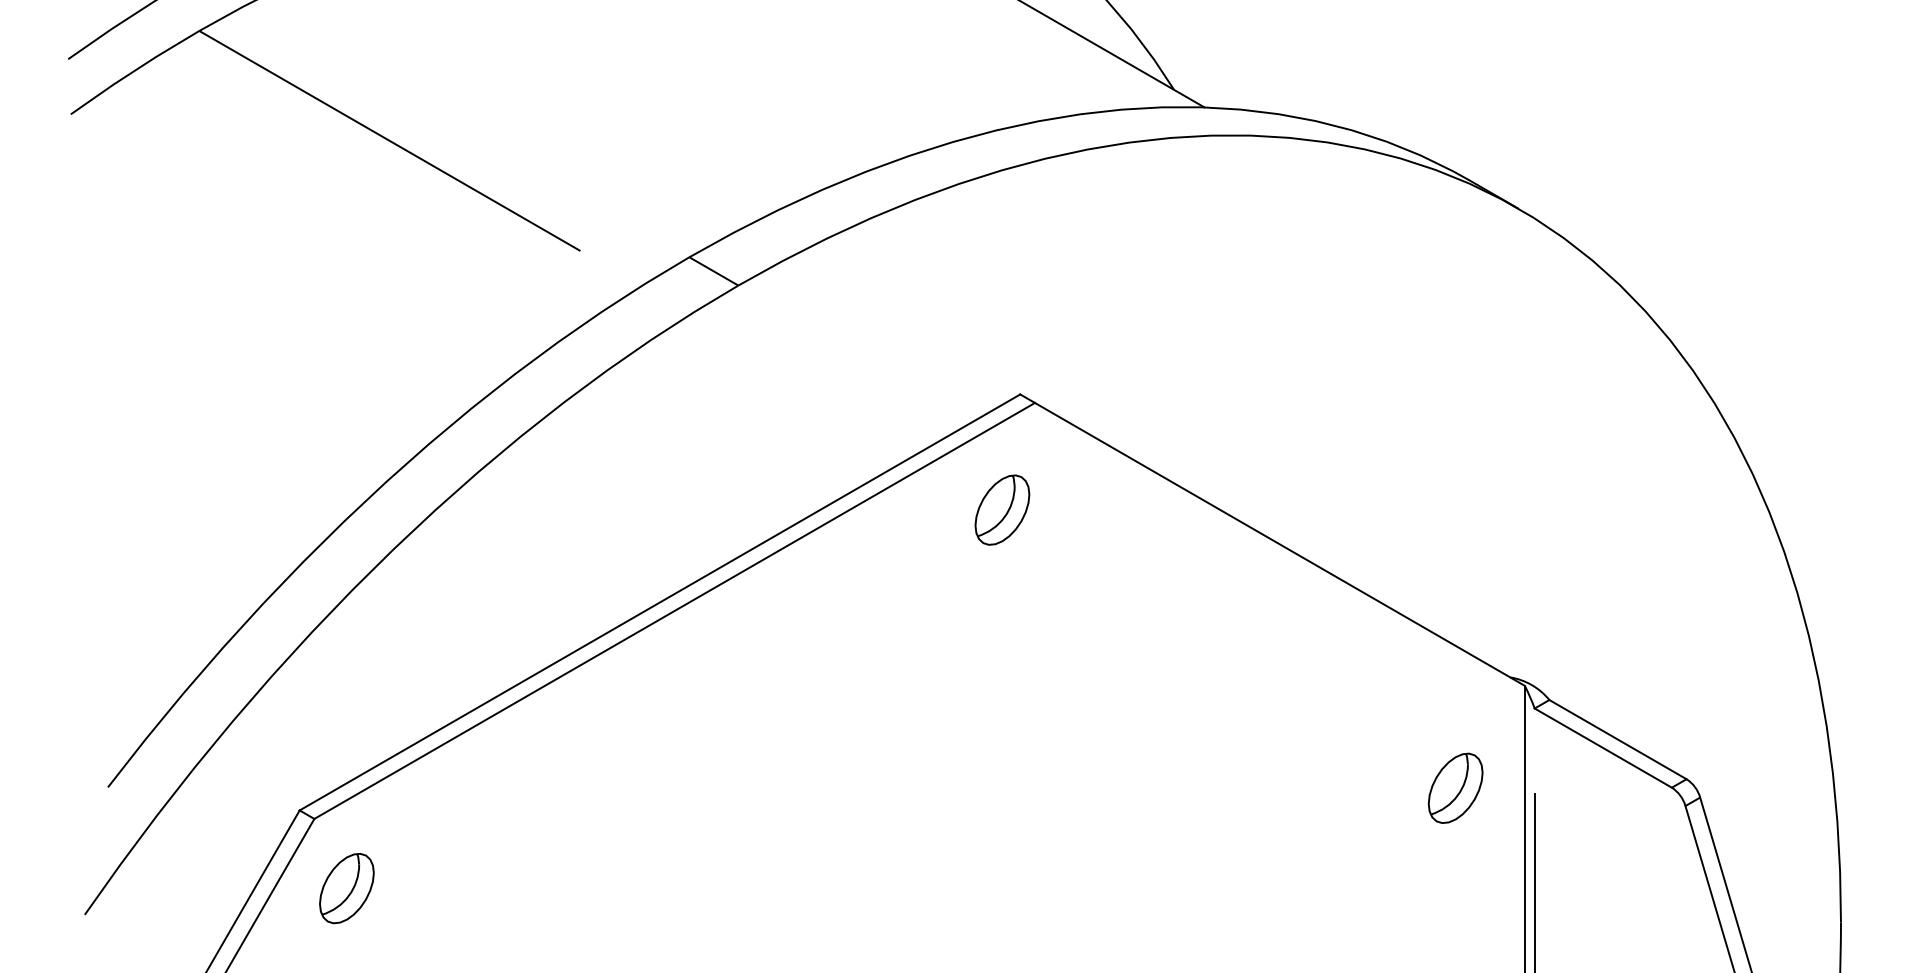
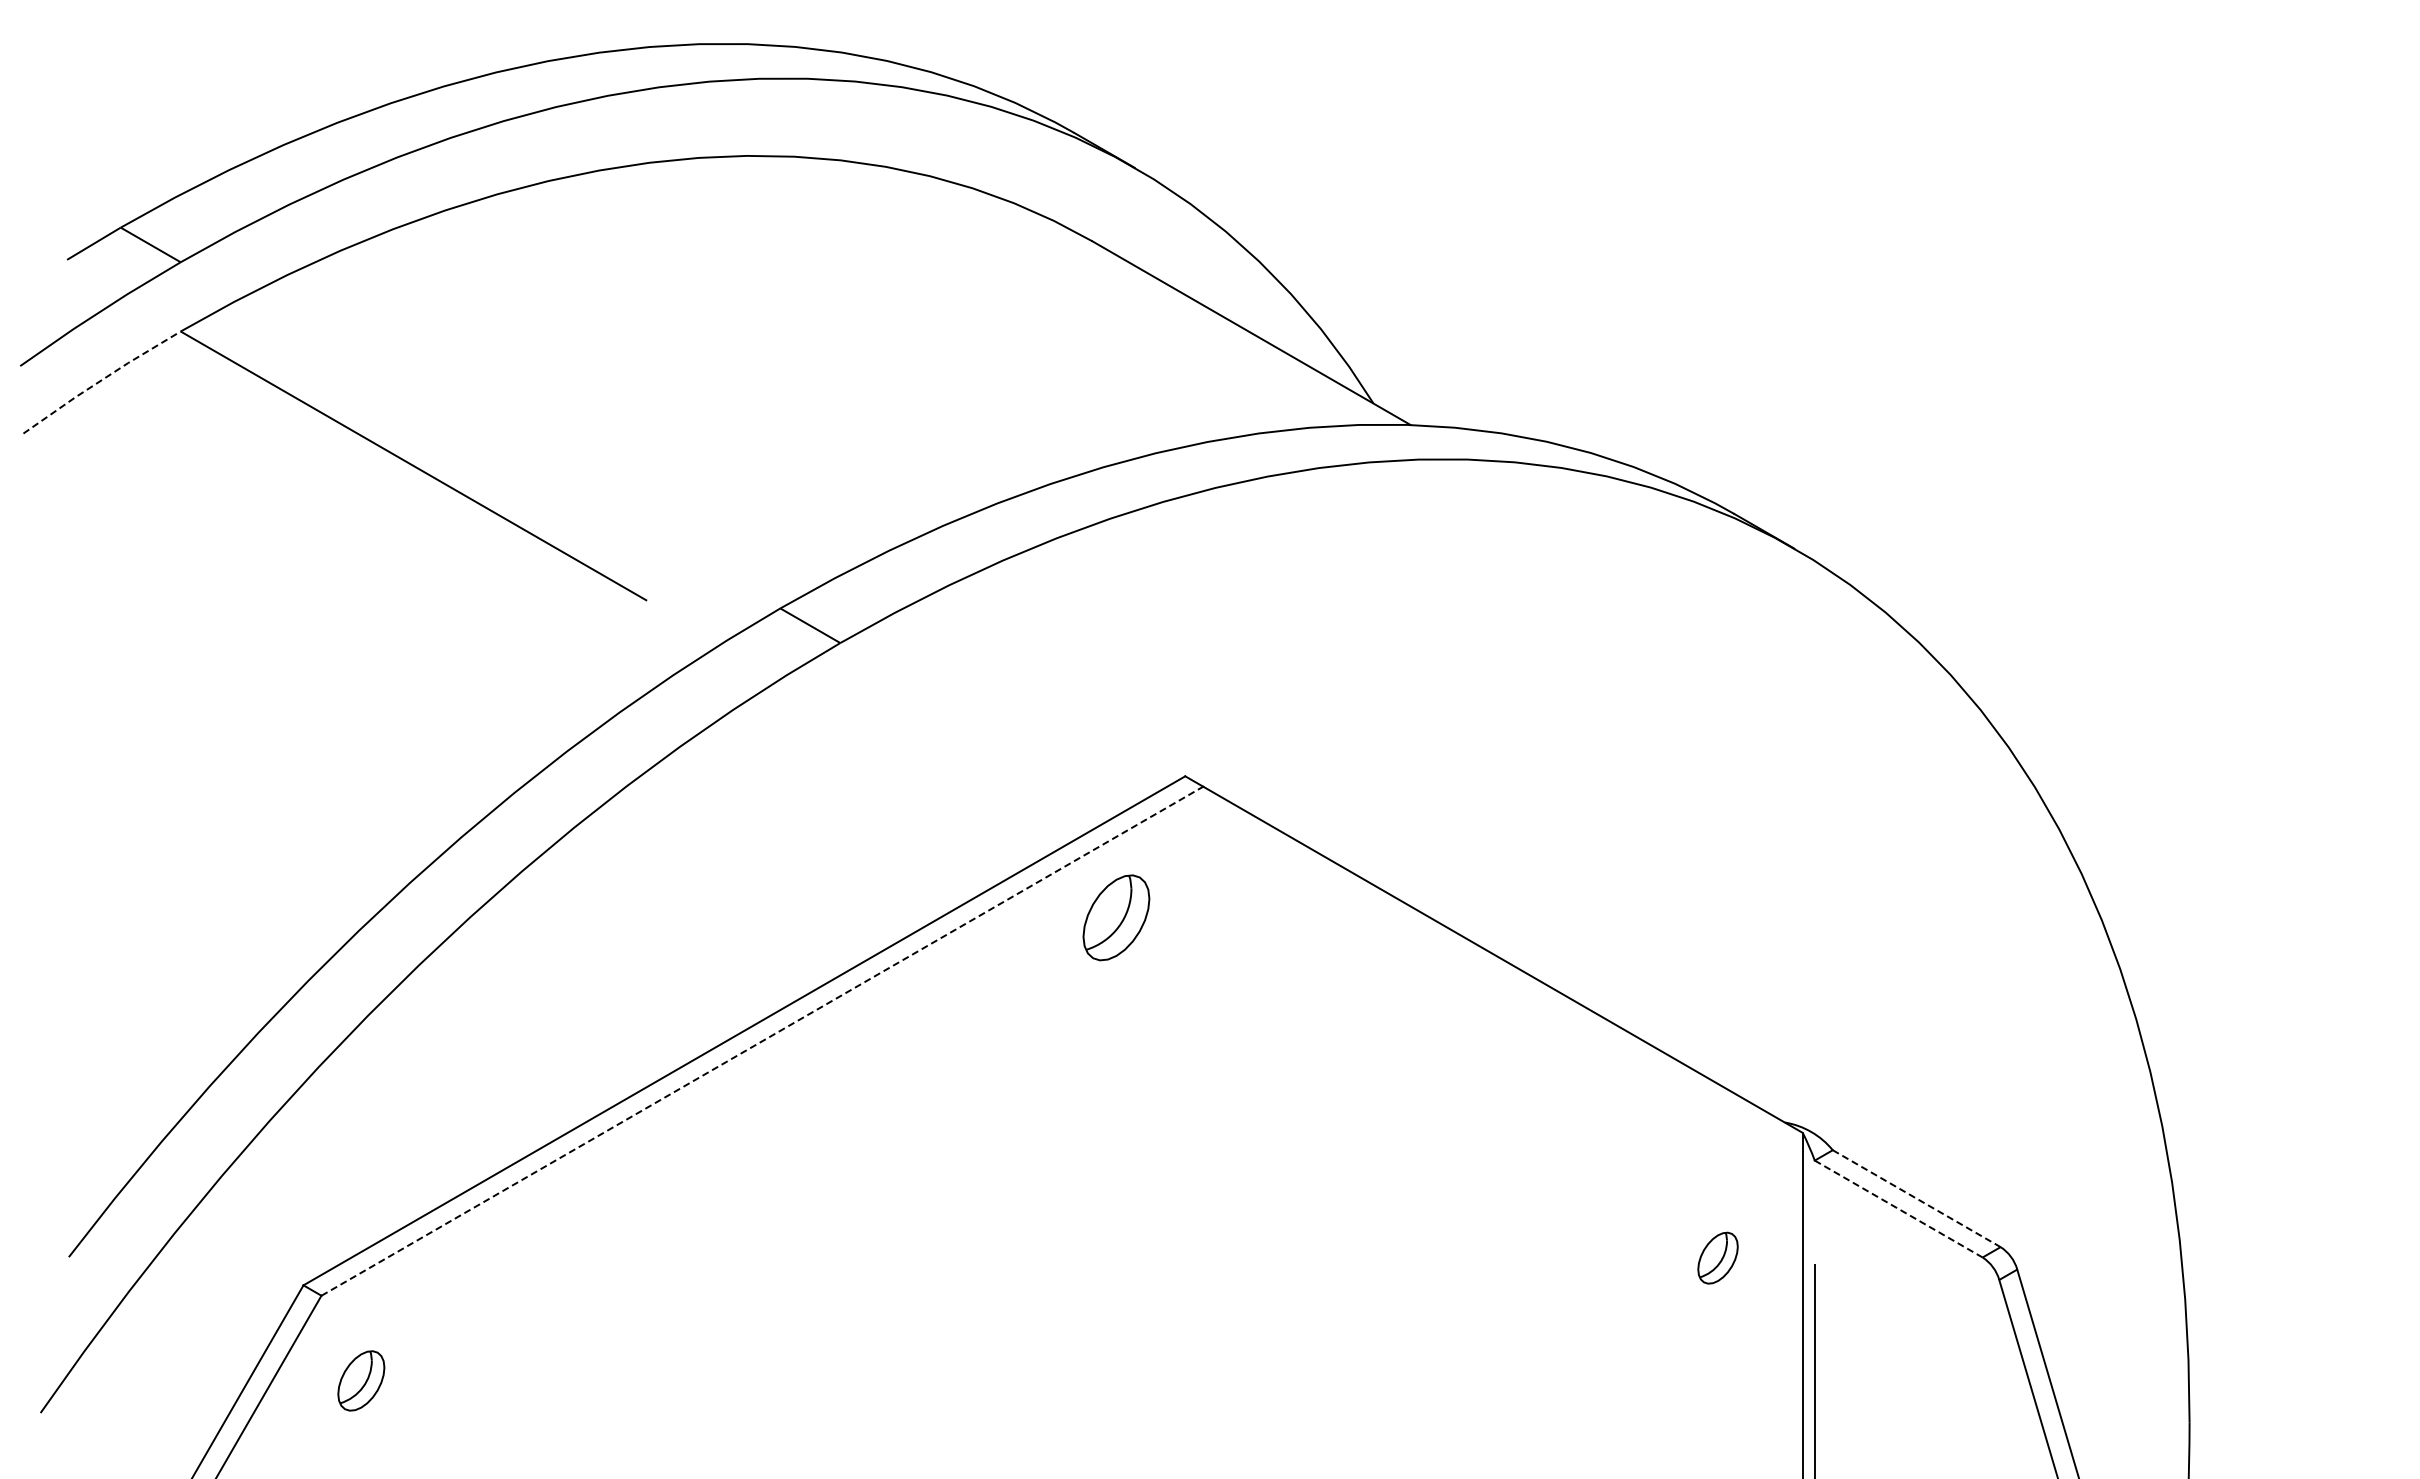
line: (134, 71) -> (101, 380), solid -> dashed
part: (1002, 509) -> (1116, 917), moved
line: (674, 610) -> (762, 1040), solid -> dashed
line: (1617, 739) -> (1916, 1198), solid -> dashed
line: (1603, 748) -> (1898, 1209), solid -> dashed
part: (1455, 787) -> (1717, 1257), size x0.6
part: (347, 888) -> (361, 1380), size x0.7

